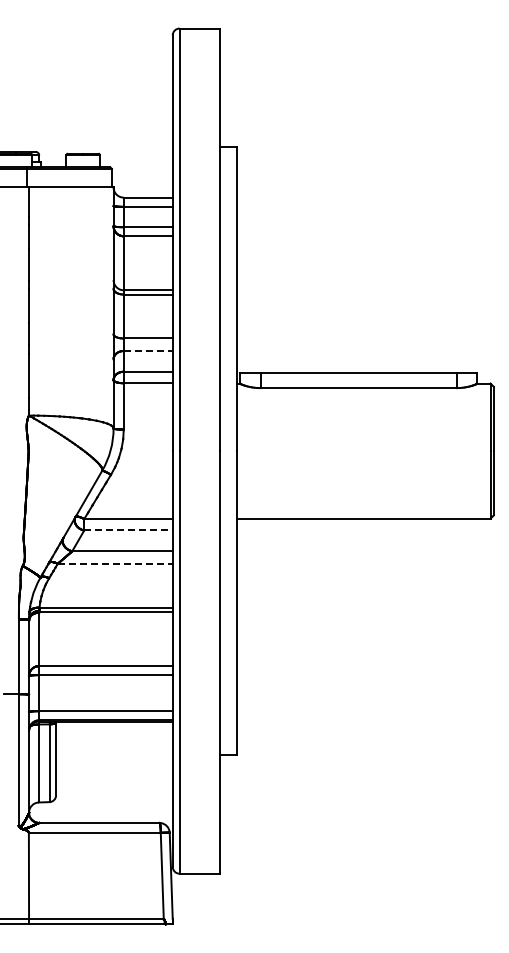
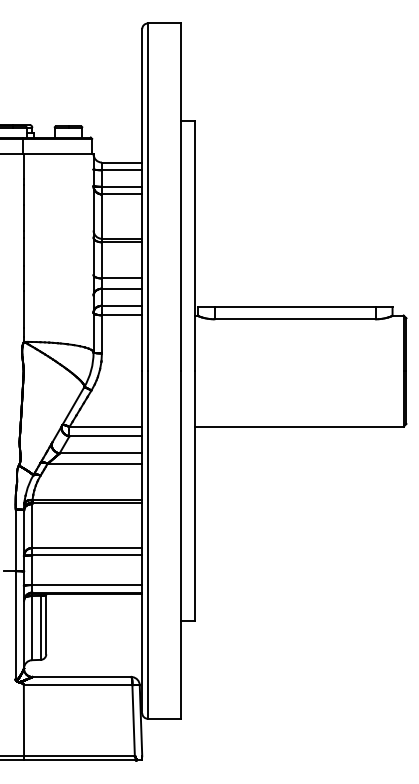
line: (148, 351) -> (122, 289), dashed -> solid
line: (129, 530) -> (106, 436), dashed -> solid
line: (115, 563) -> (95, 463), dashed -> solid

